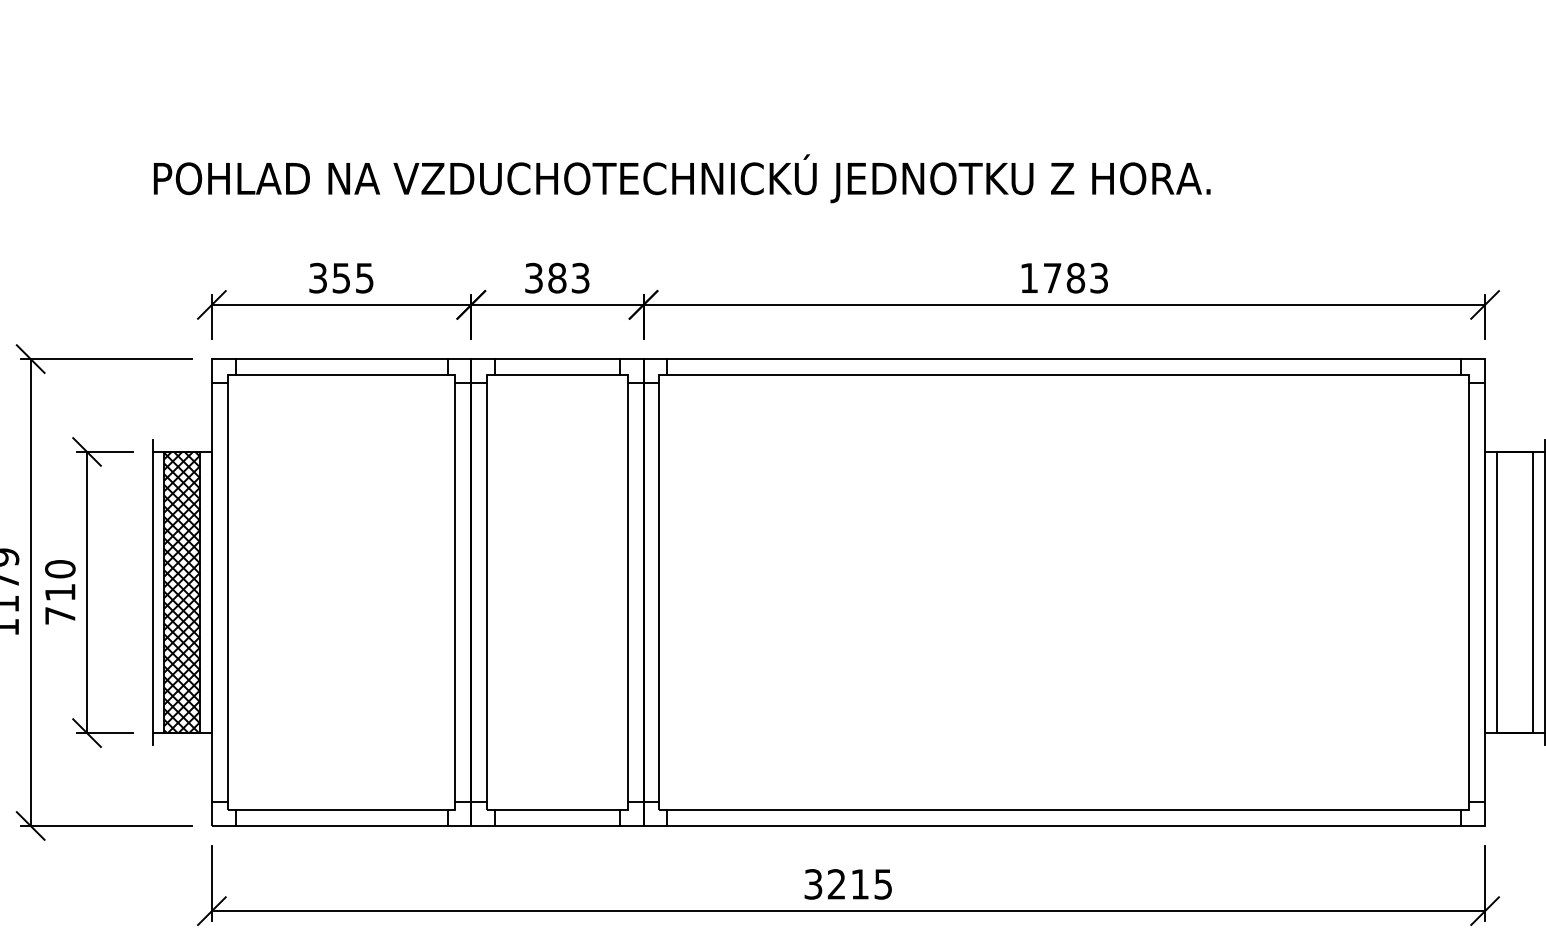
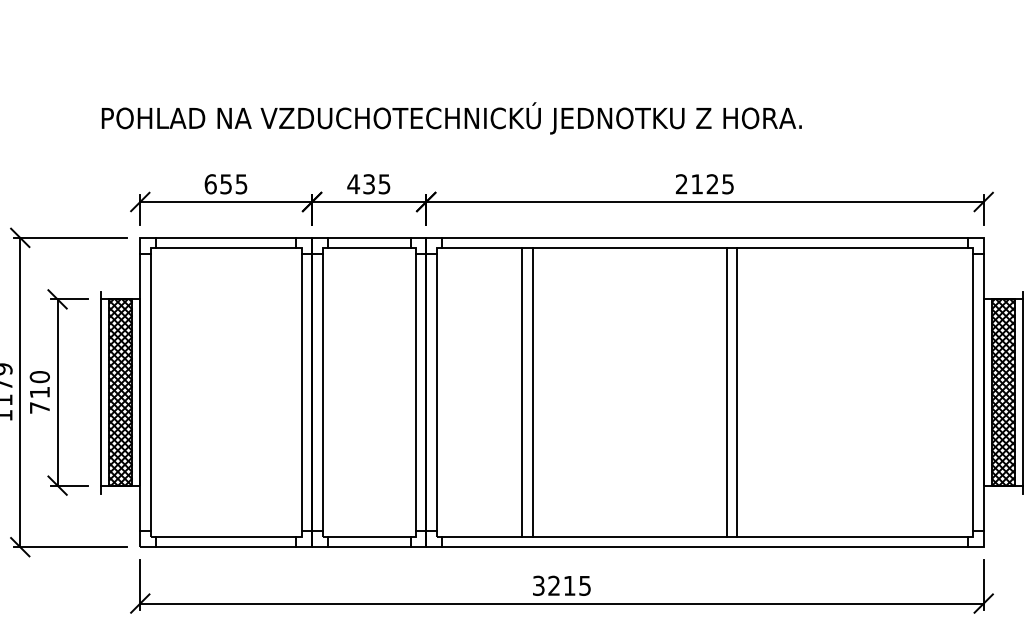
text: (317, 278) -> (210, 184), 355 -> 655
text: (556, 278) -> (368, 184), 383 -> 435
text: (1063, 278) -> (704, 184), 1783 -> 2125
line: (788, 592) -> (522, 392), added
line: (803, 592) -> (532, 392), added
line: (1096, 592) -> (726, 392), added
line: (1113, 592) -> (737, 392), added
hatch: (1514, 592) -> (1003, 392), added

